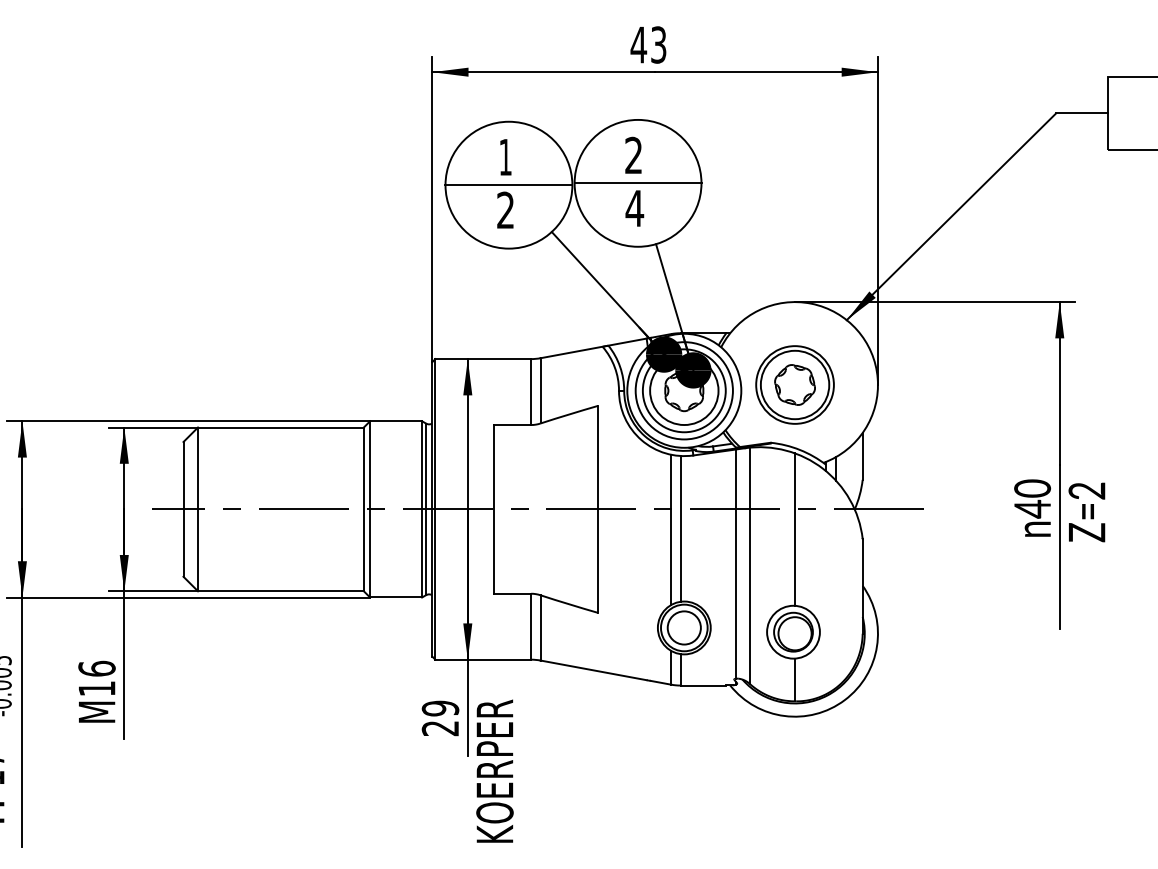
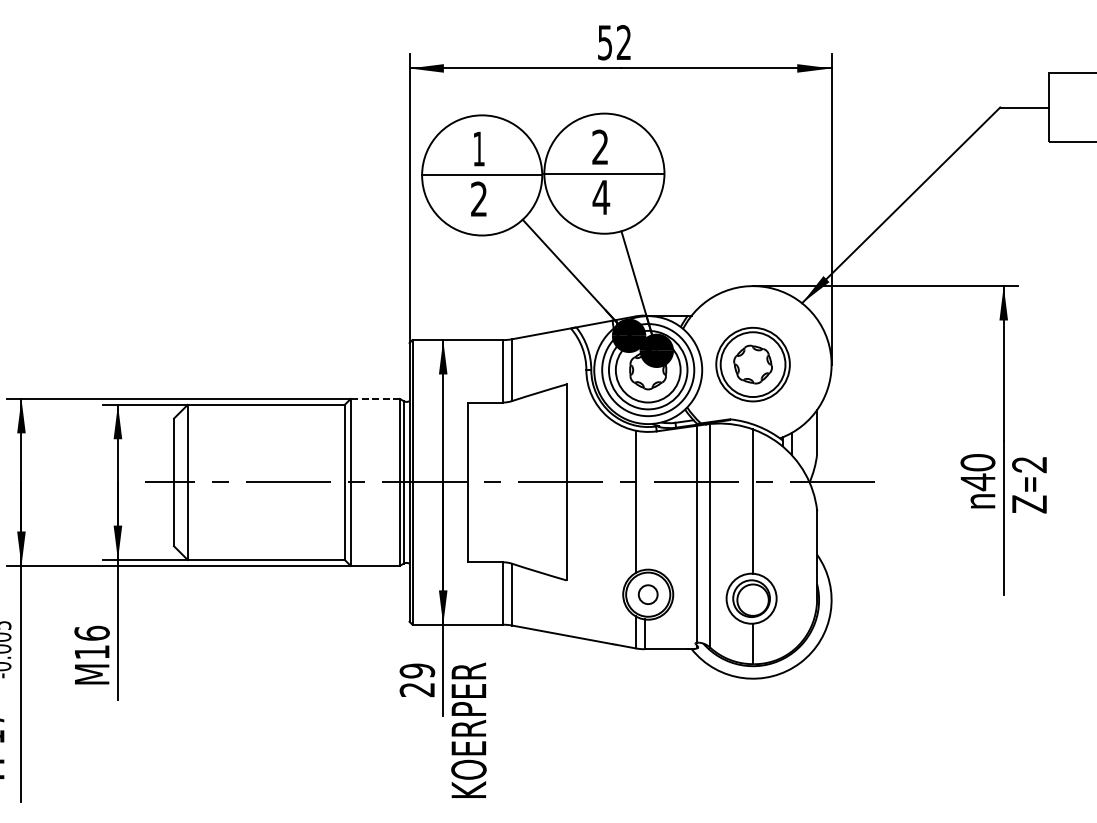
text: (648, 44) -> (614, 42), 43 -> 52
line: (395, 421) -> (374, 399), solid -> dashed
line: (680, 528) -> (644, 500), removed
circle: (683, 627) -> (647, 594), size x0.6

